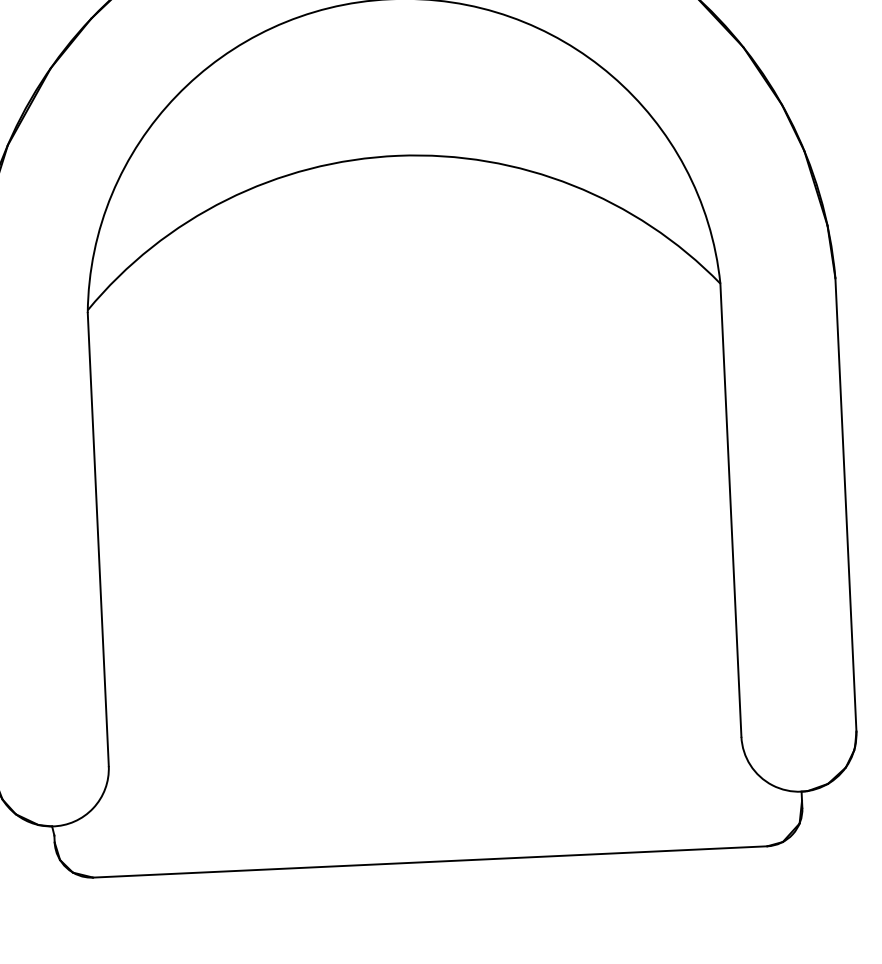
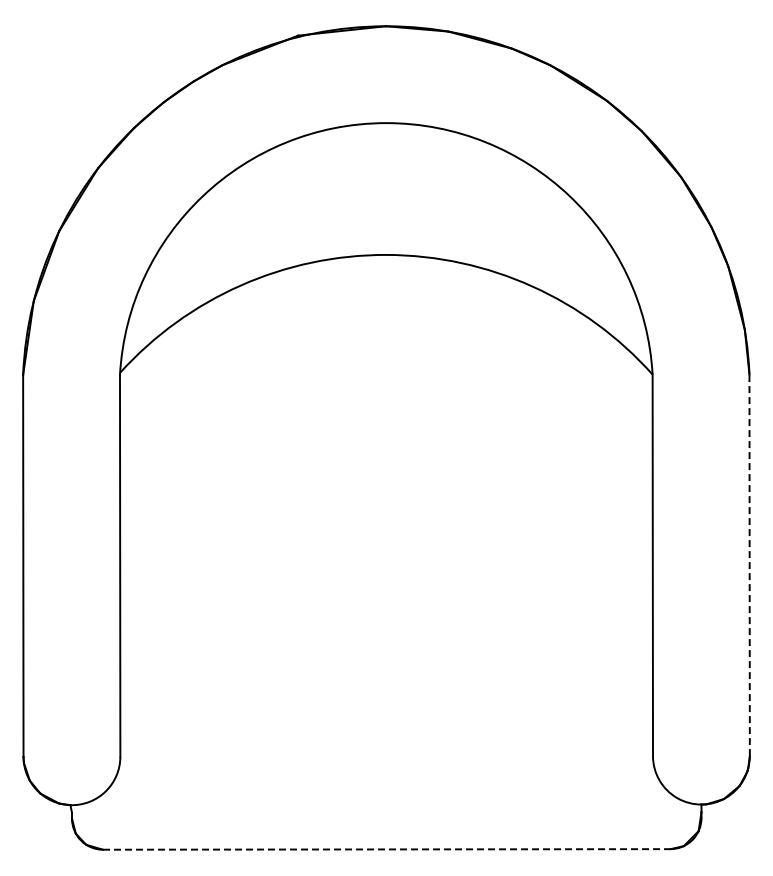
line: (845, 505) -> (749, 565), solid -> dashed
line: (429, 862) -> (386, 849), solid -> dashed

